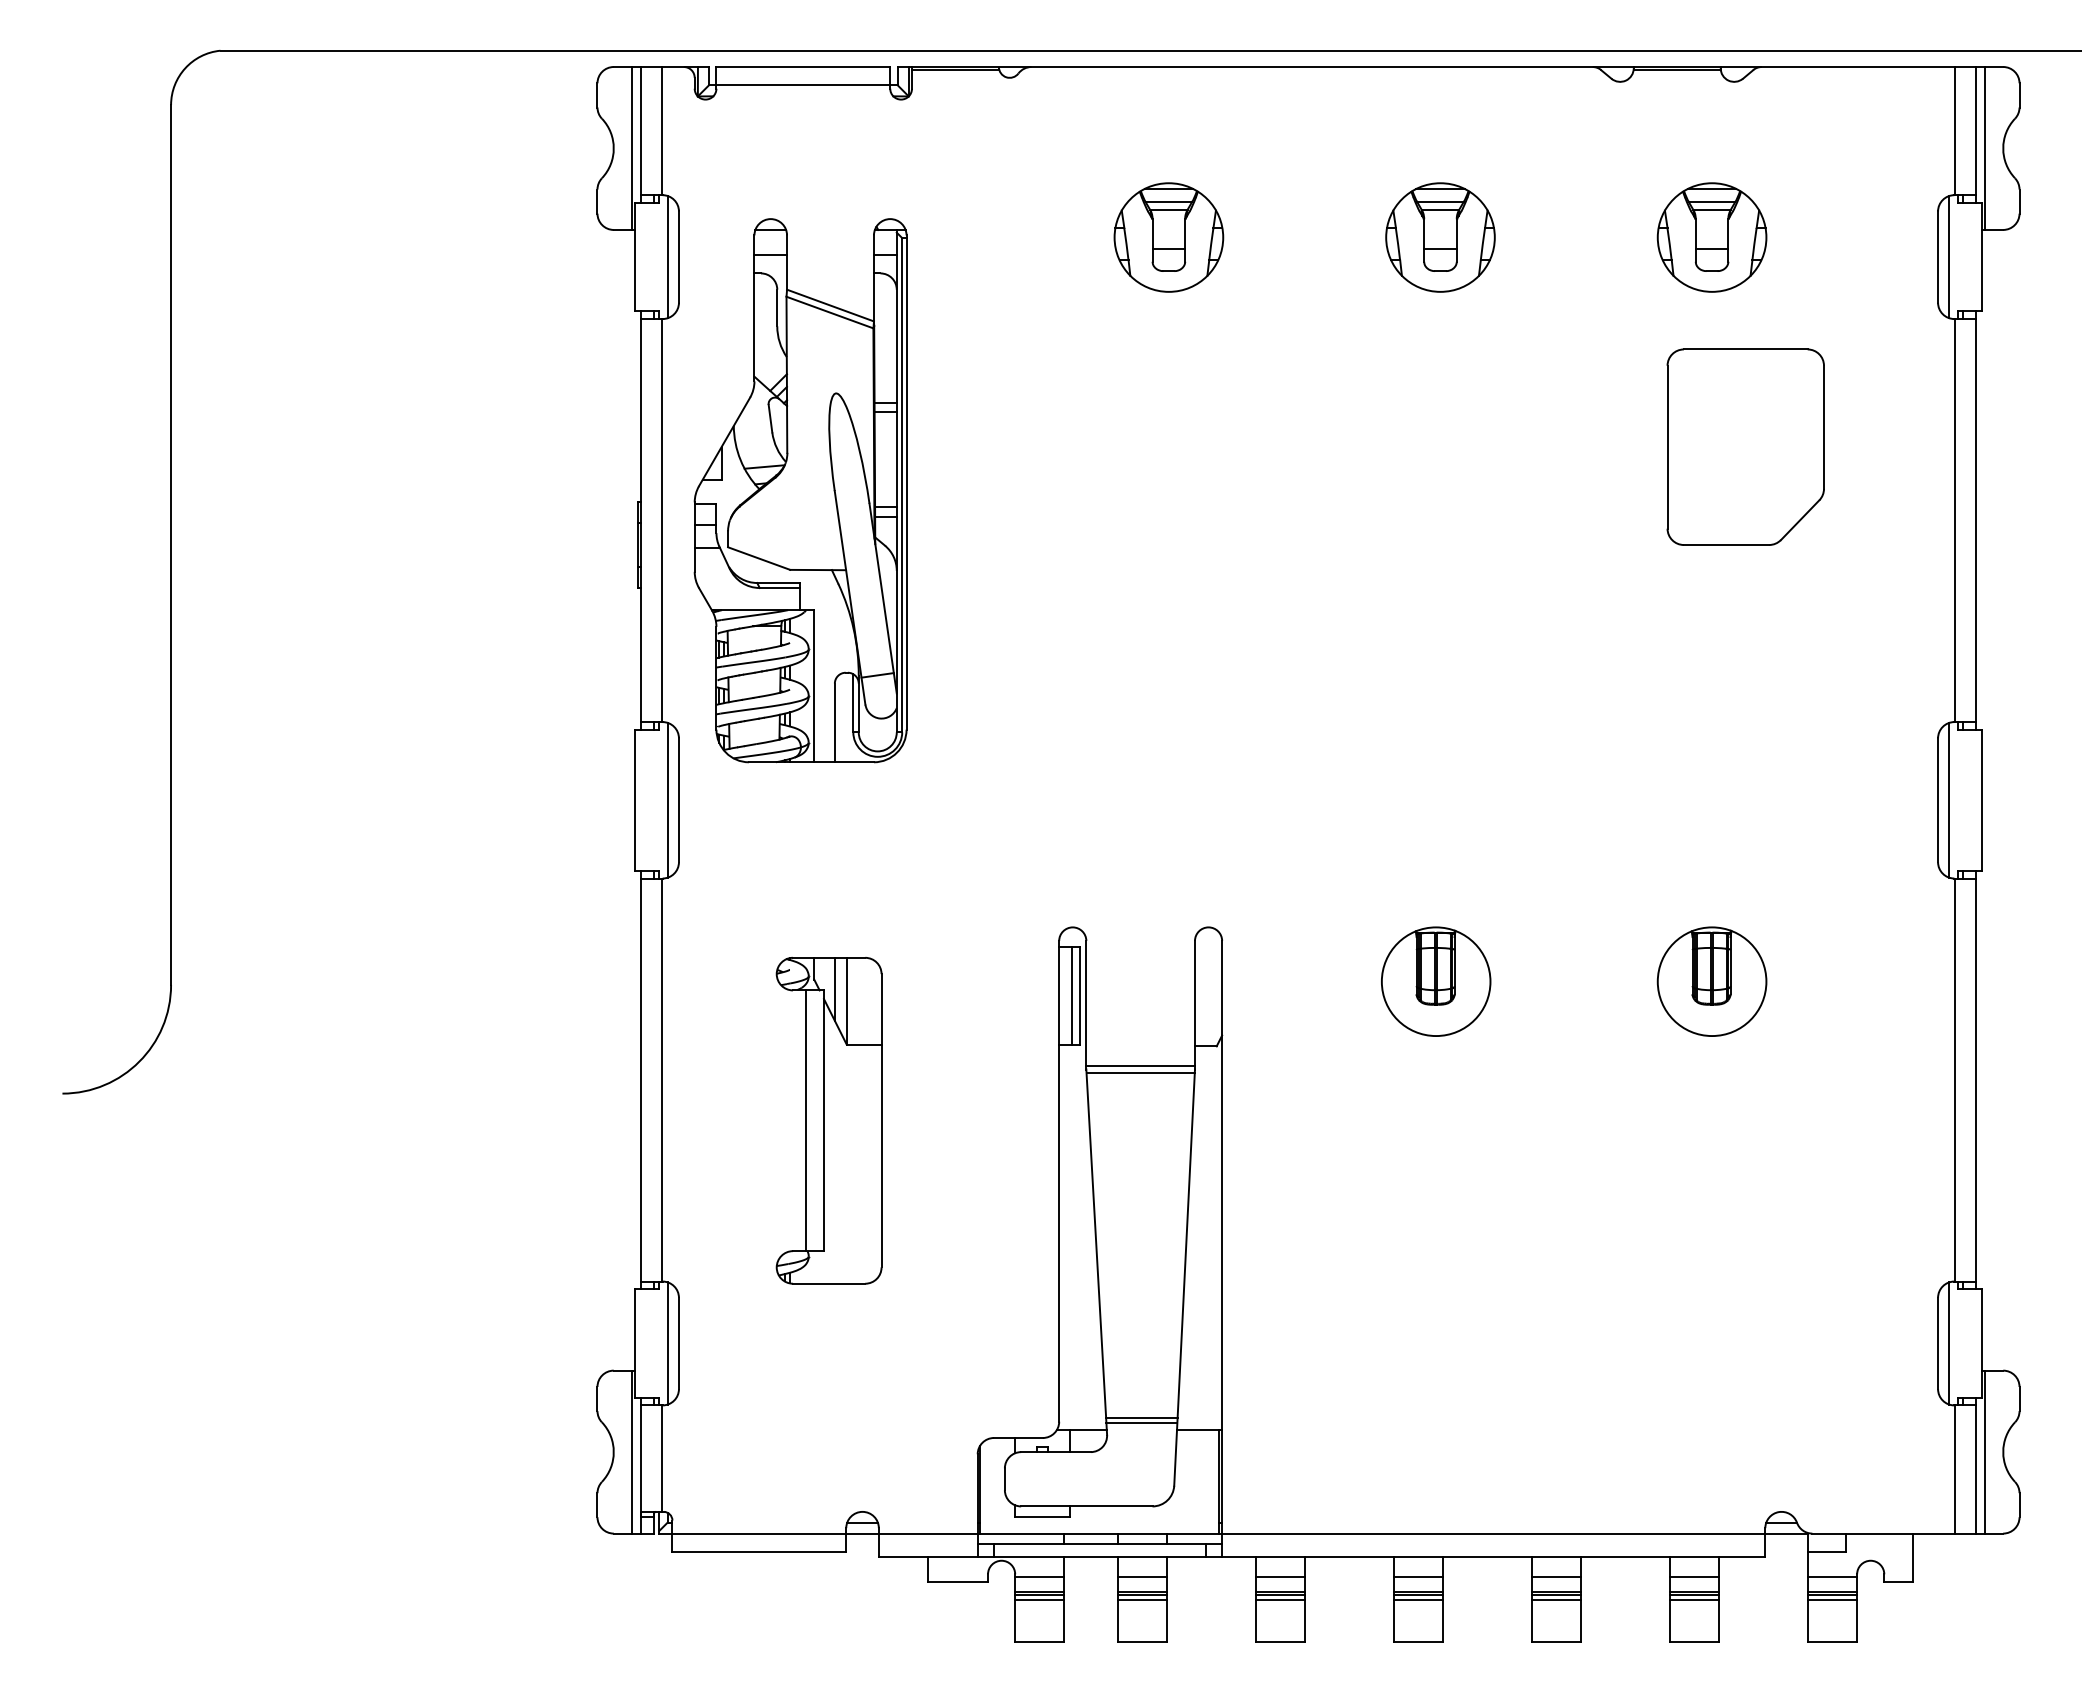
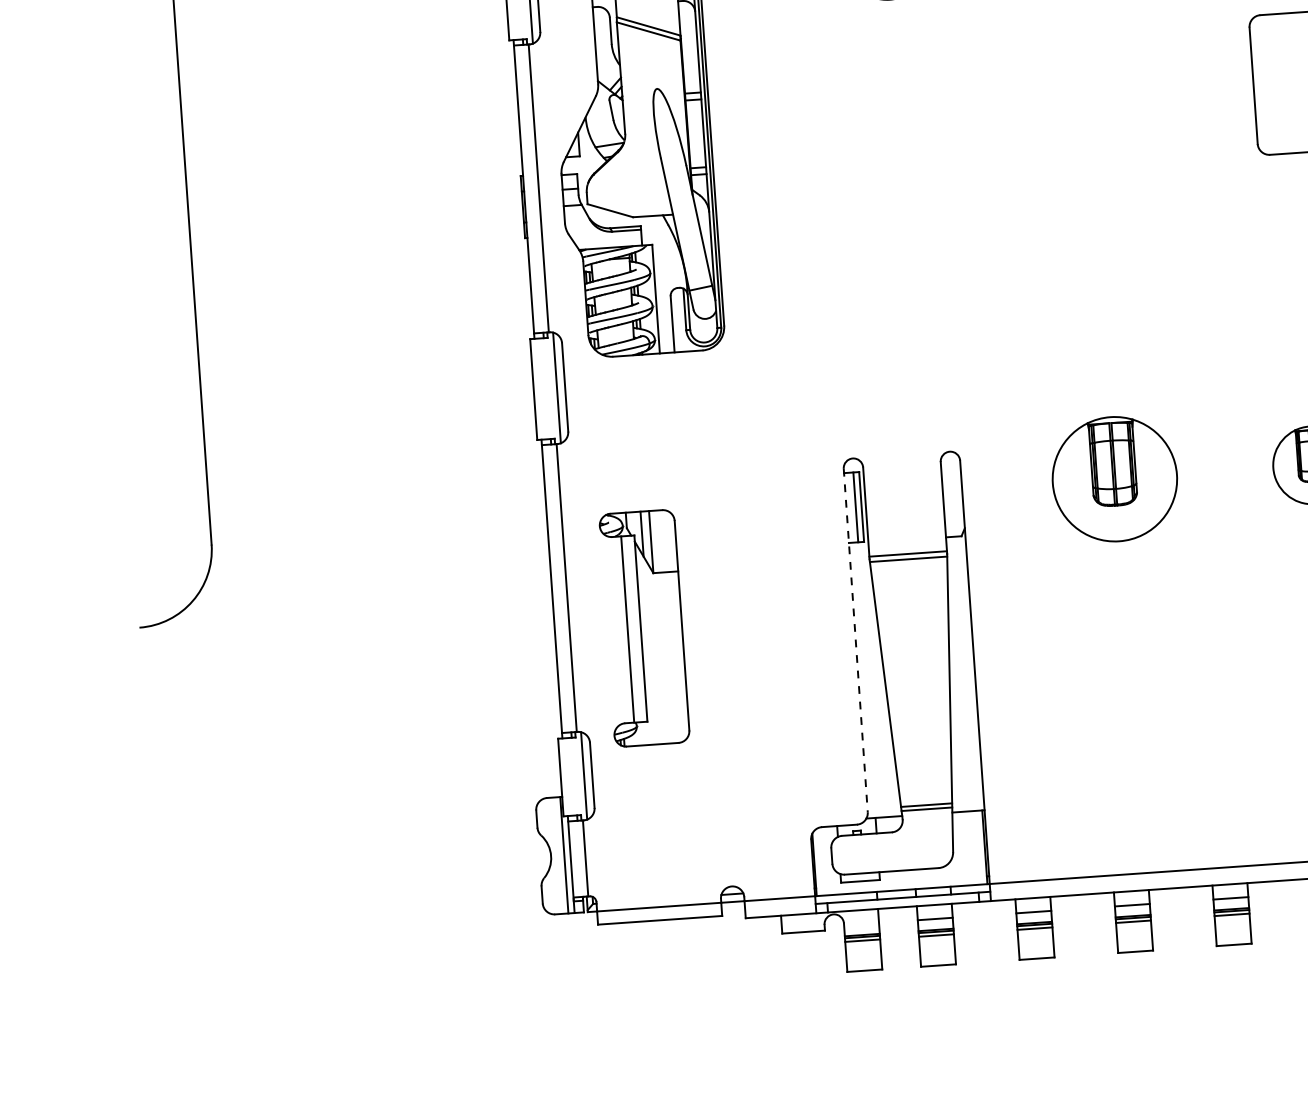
part: (1436, 981) -> (1115, 478), size x1.6
part: (828, 1120) -> (644, 628), moved
line: (1059, 1181) -> (855, 640), solid -> dashed
line: (1039, 1577) -> (861, 924), removed

